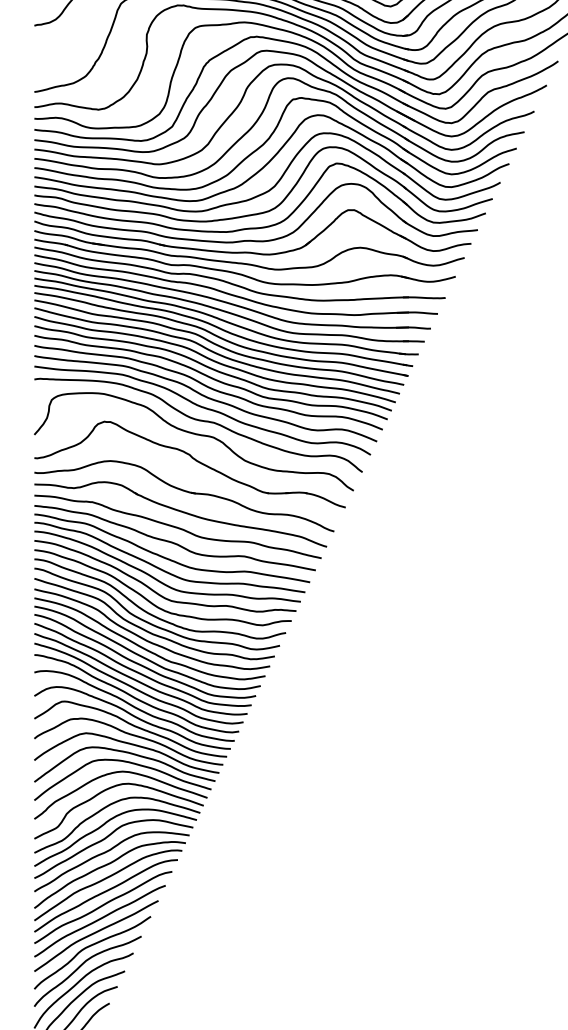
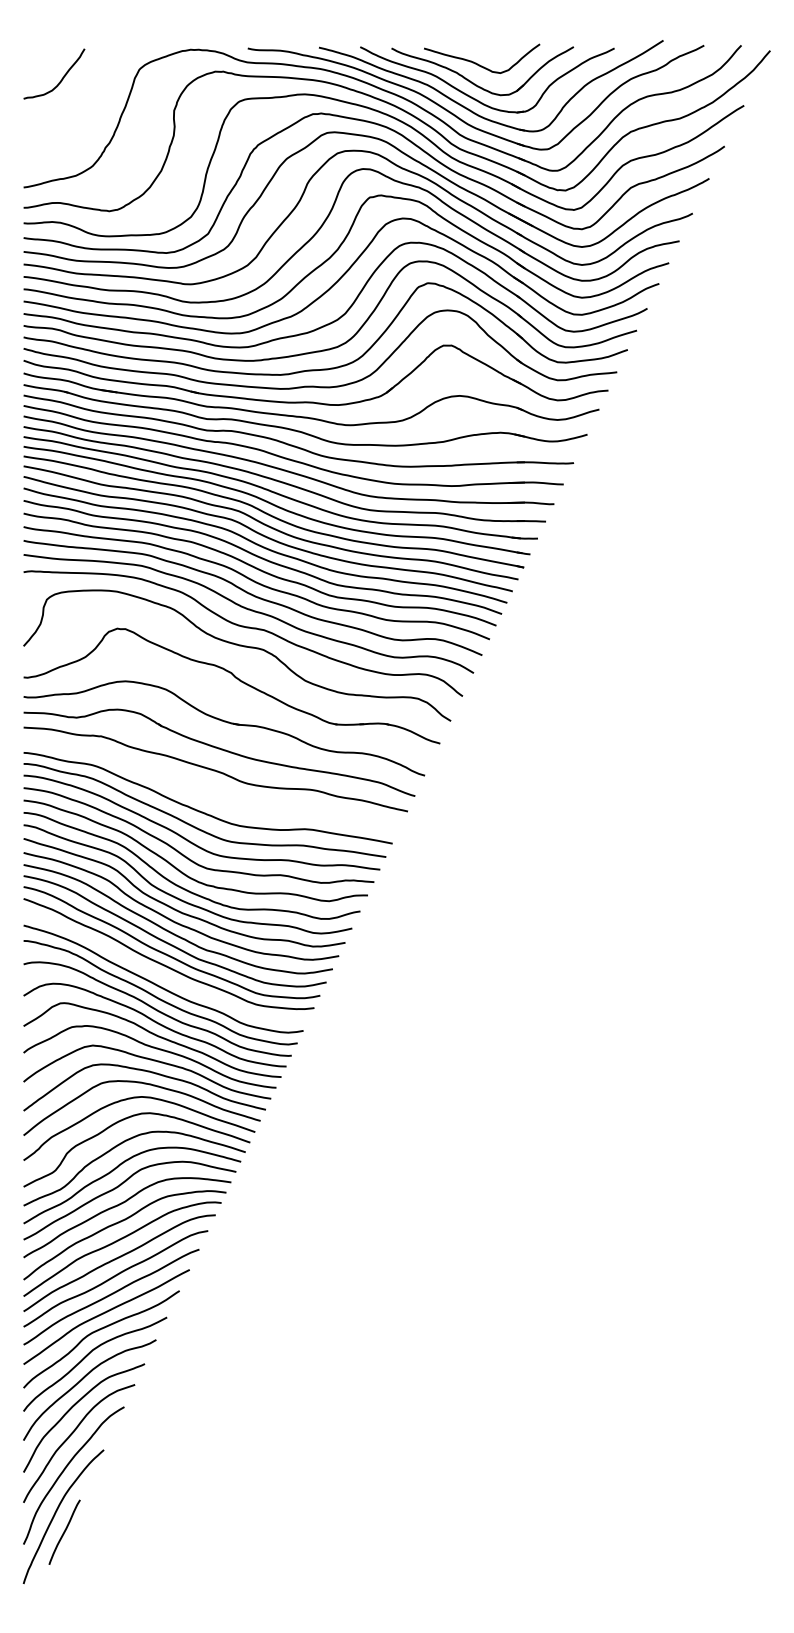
curve: (172, 541) -> (208, 789), removed
curve: (137, 680) -> (161, 974), removed

